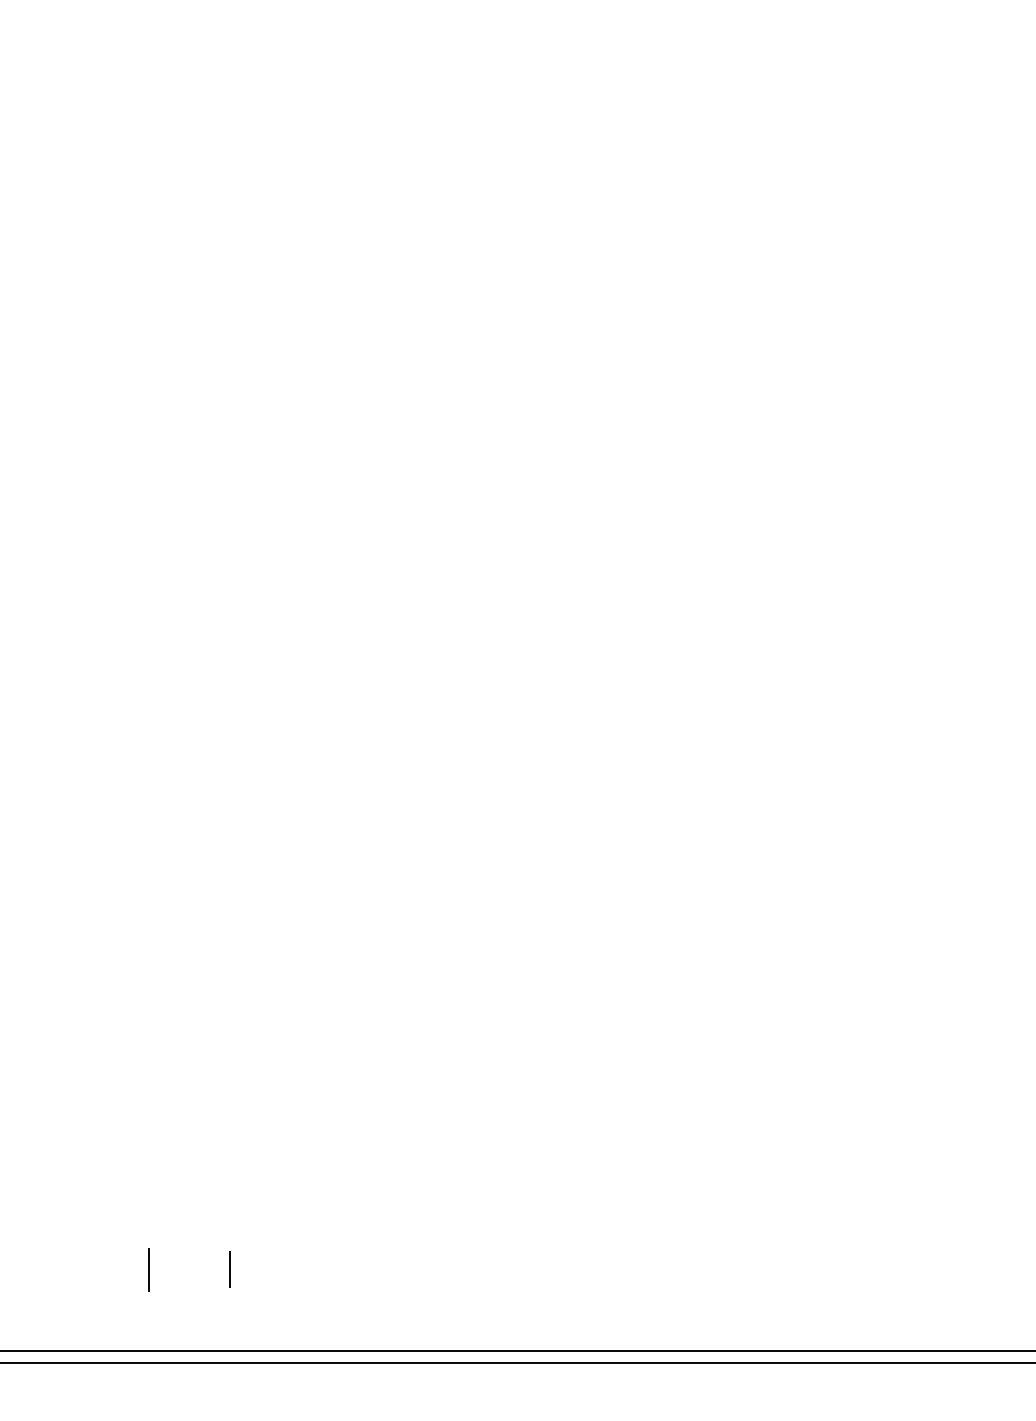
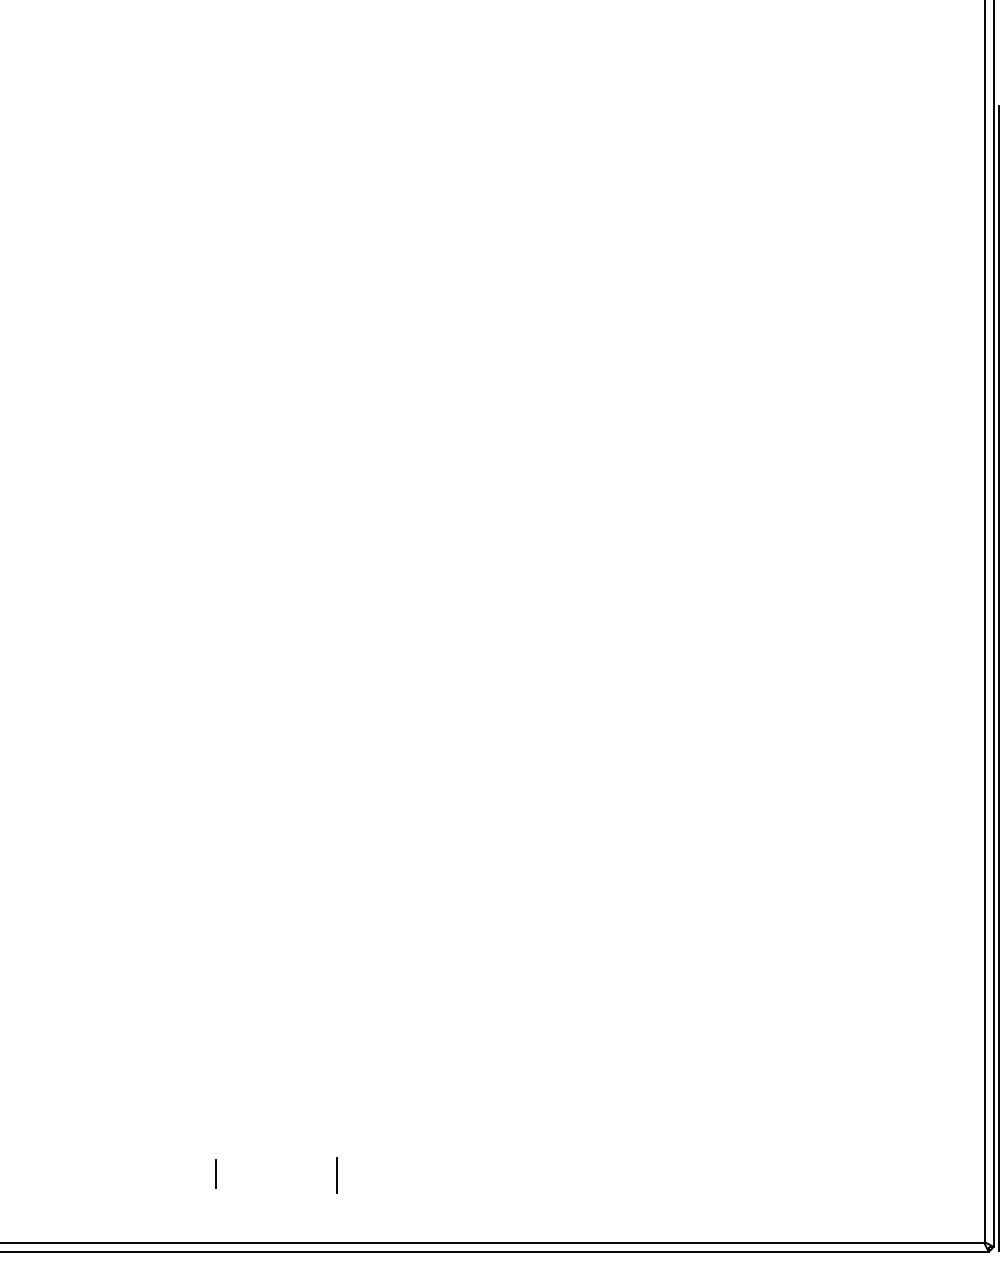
line: (148, 1269) -> (336, 1175), moved
line: (229, 1269) -> (215, 1173), moved

